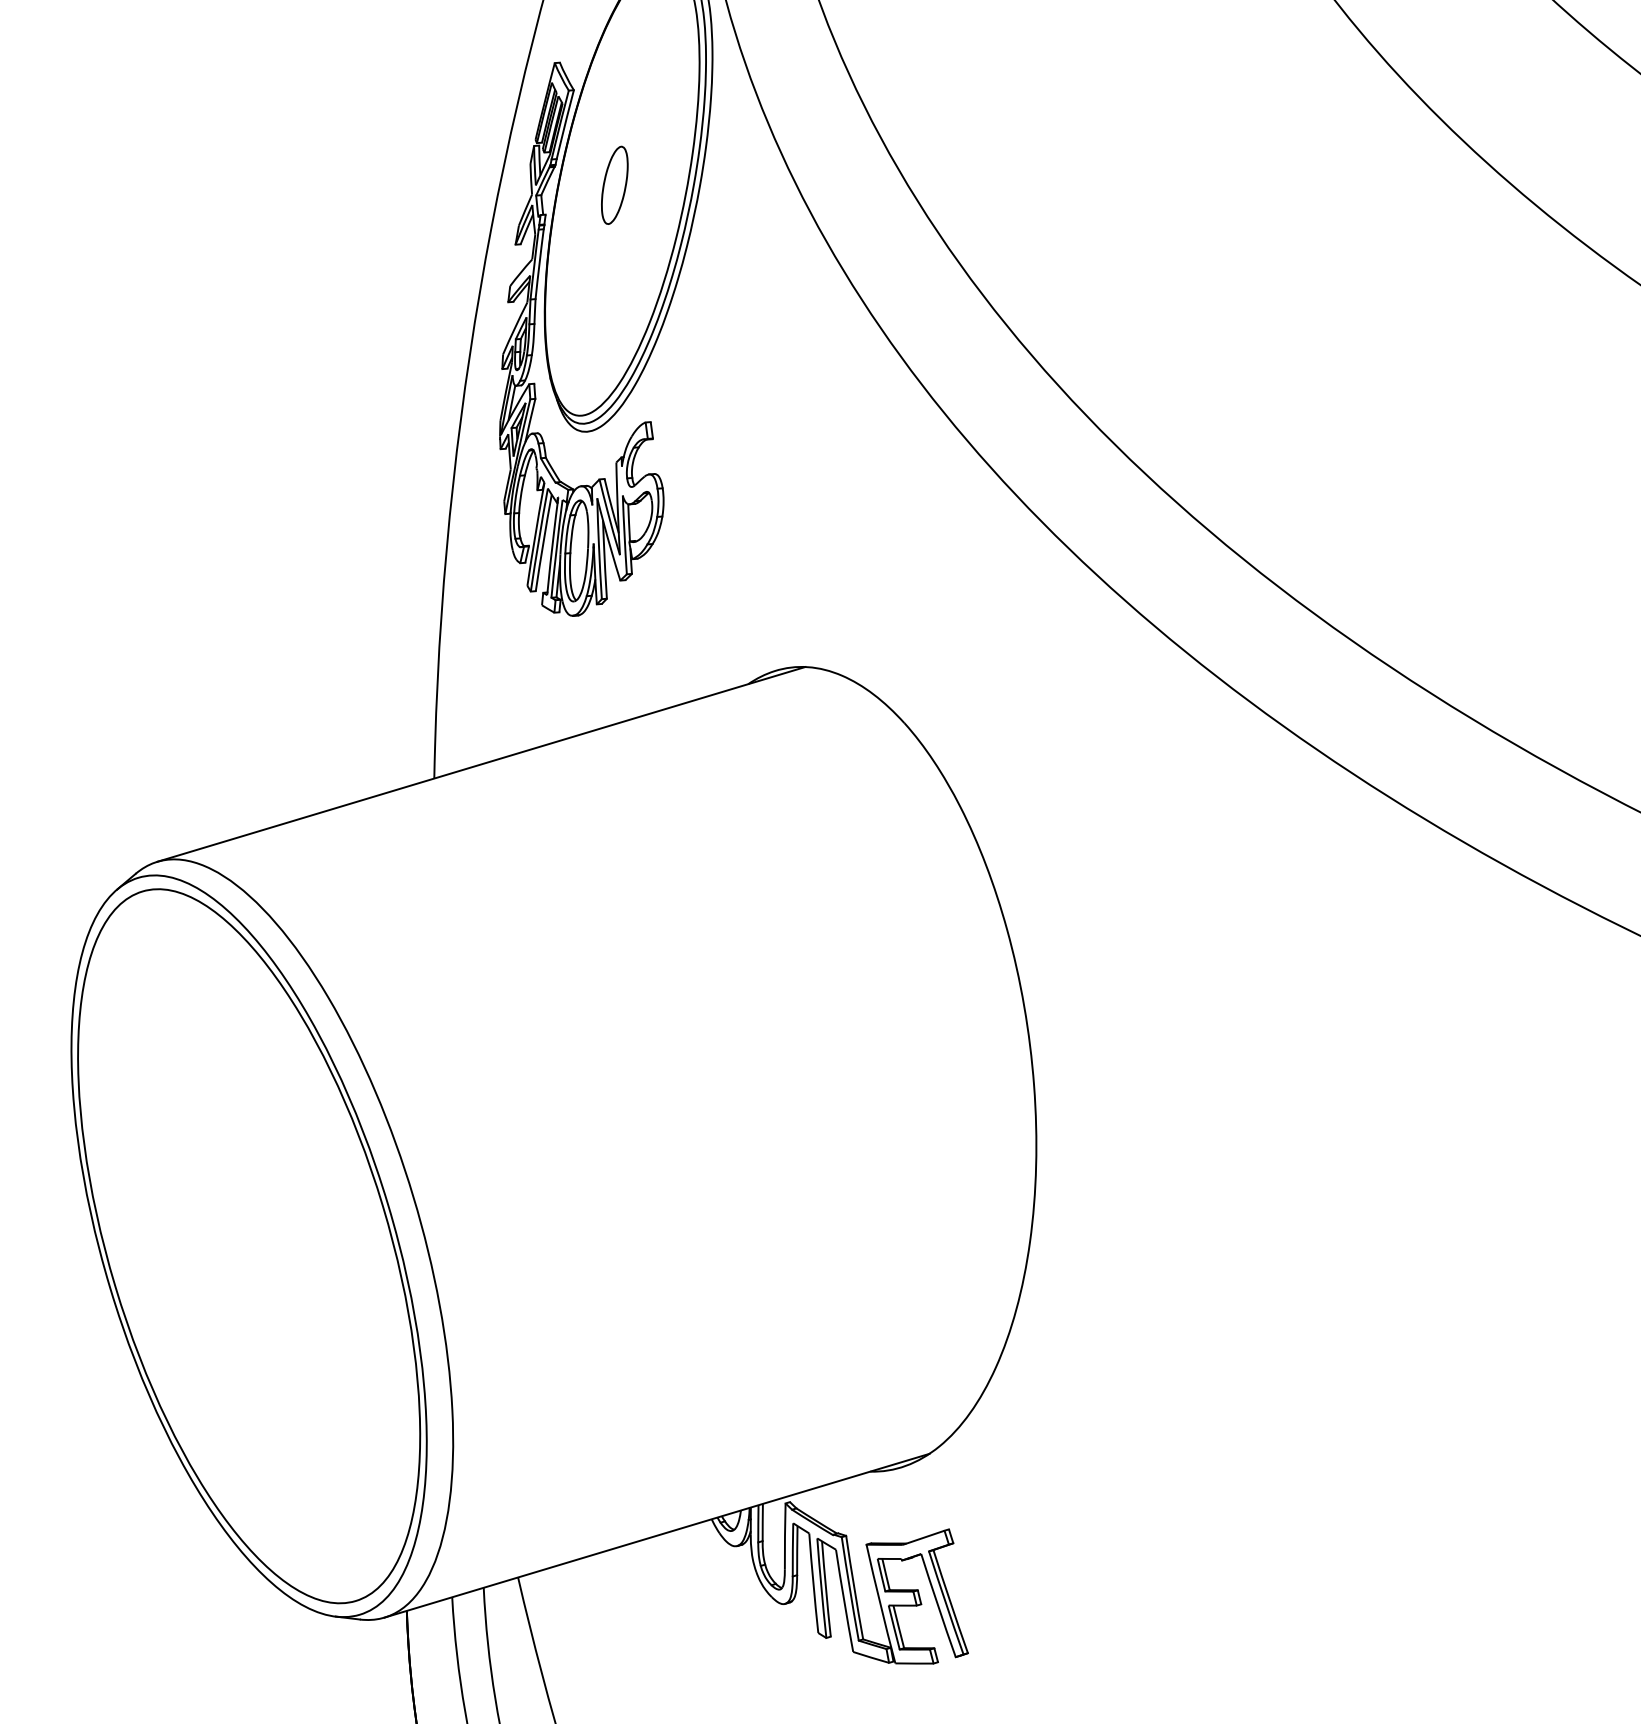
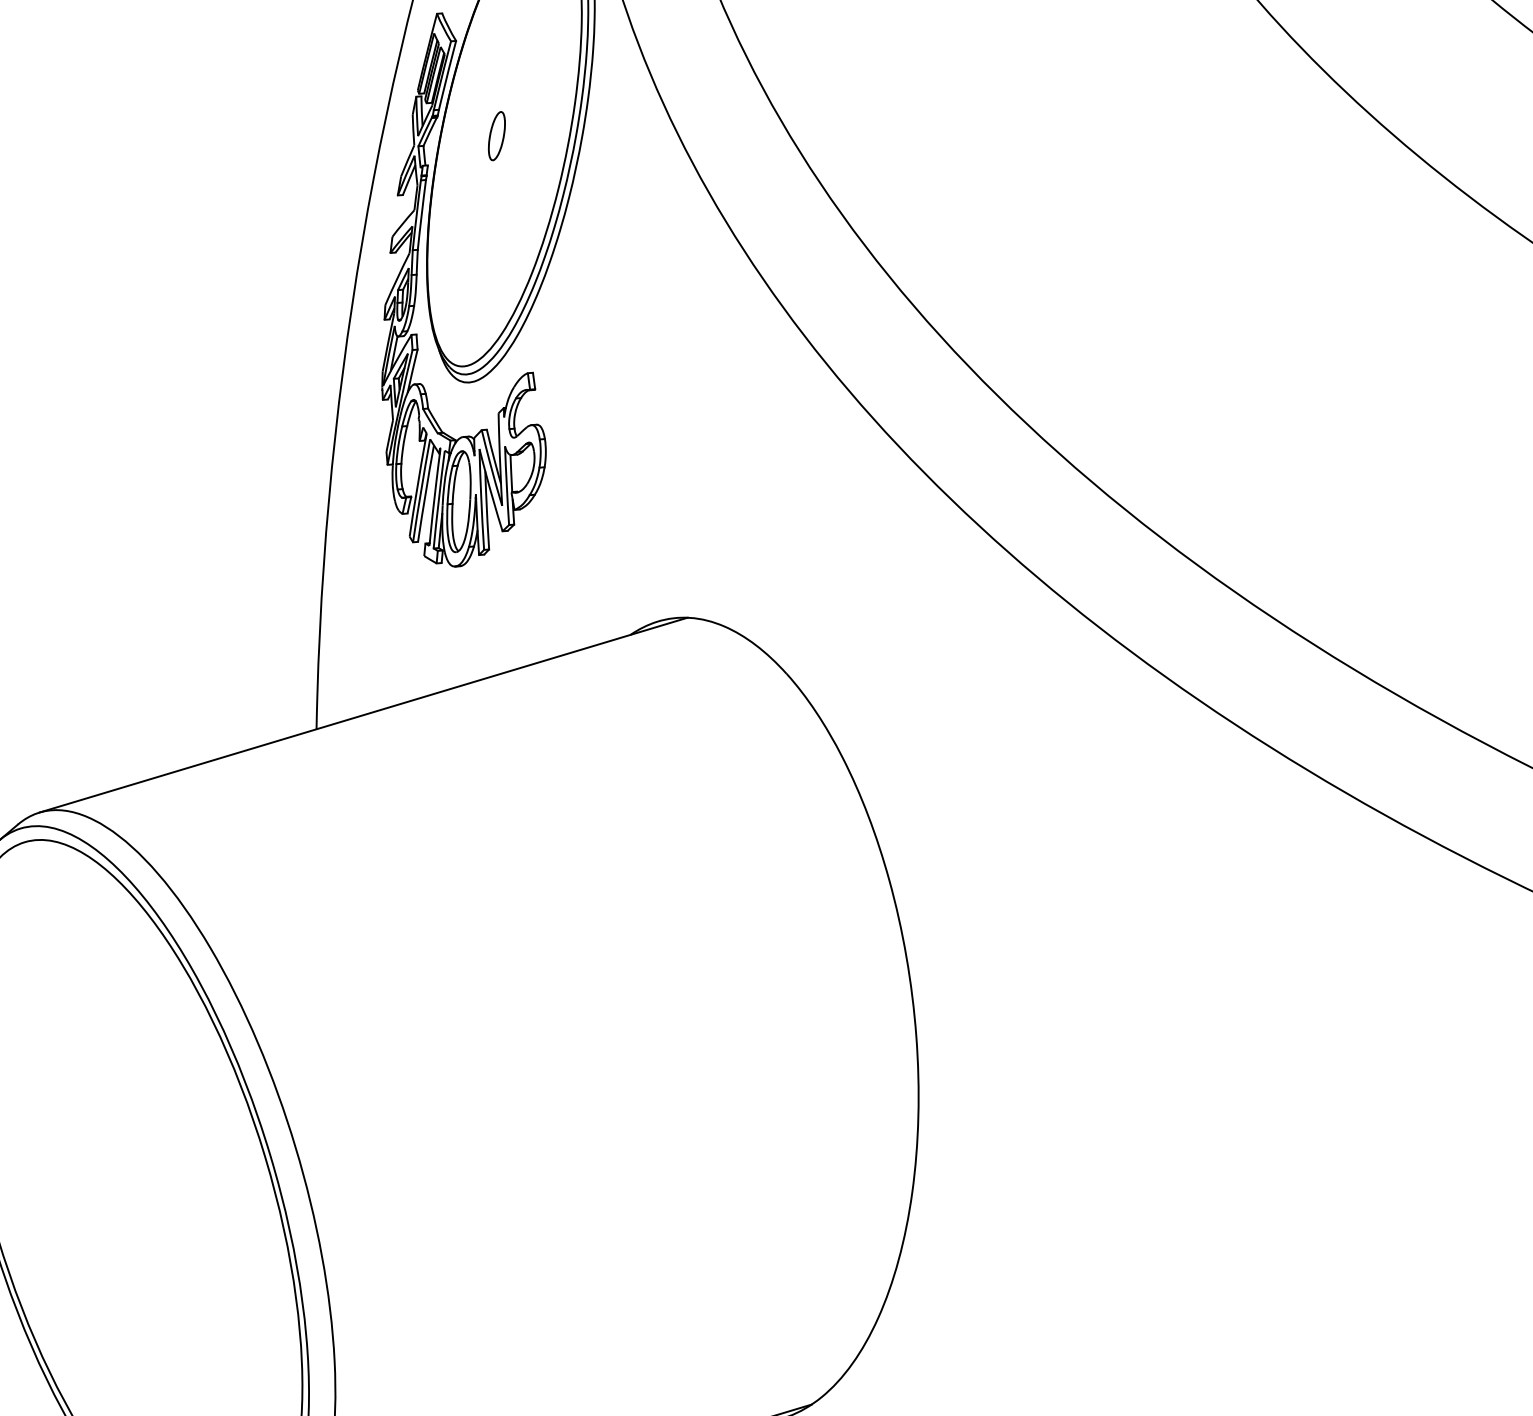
part: (614, 185) -> (496, 136), size x0.62

